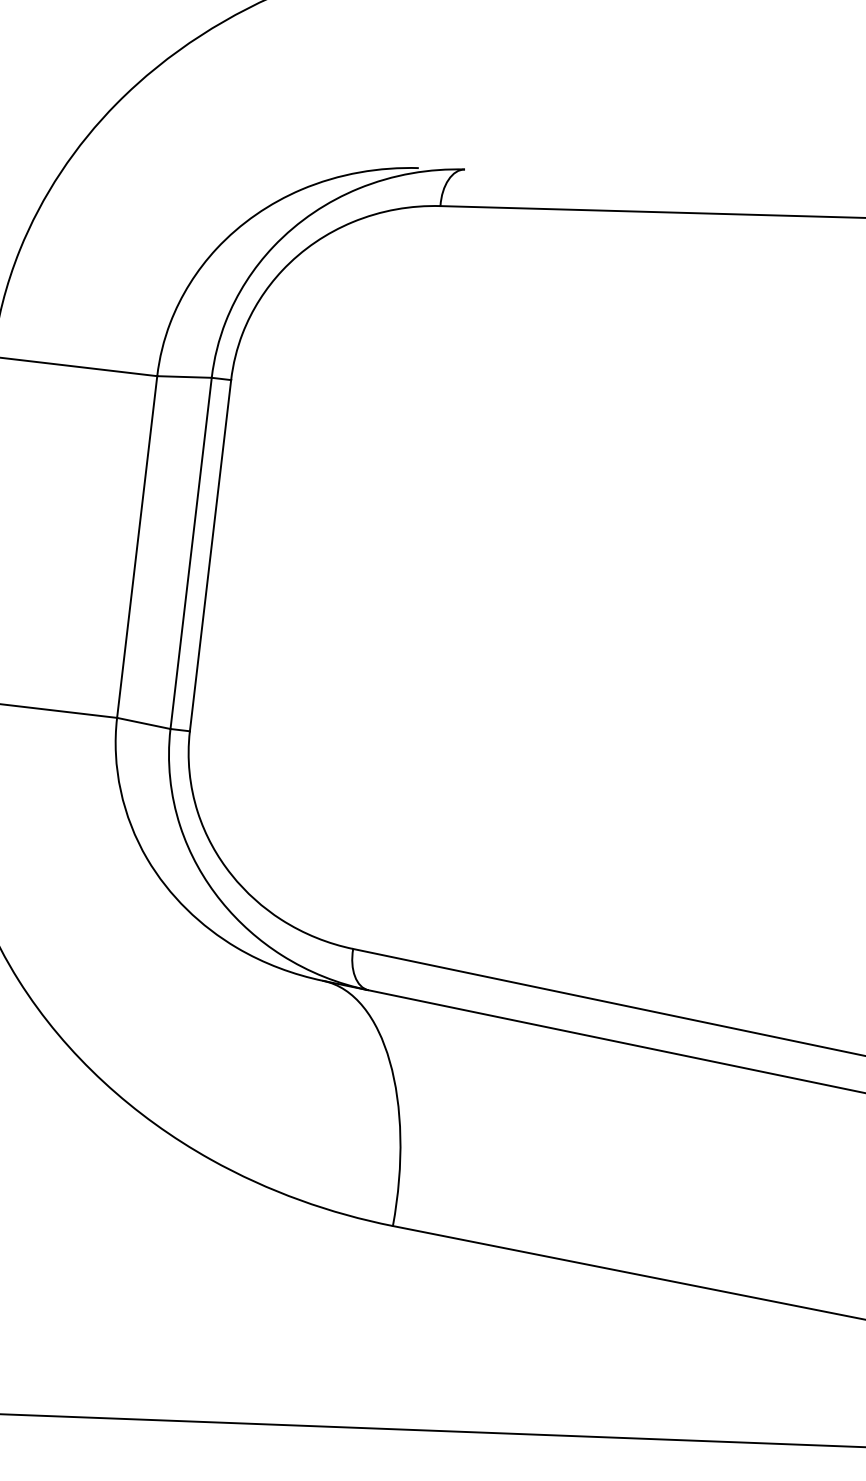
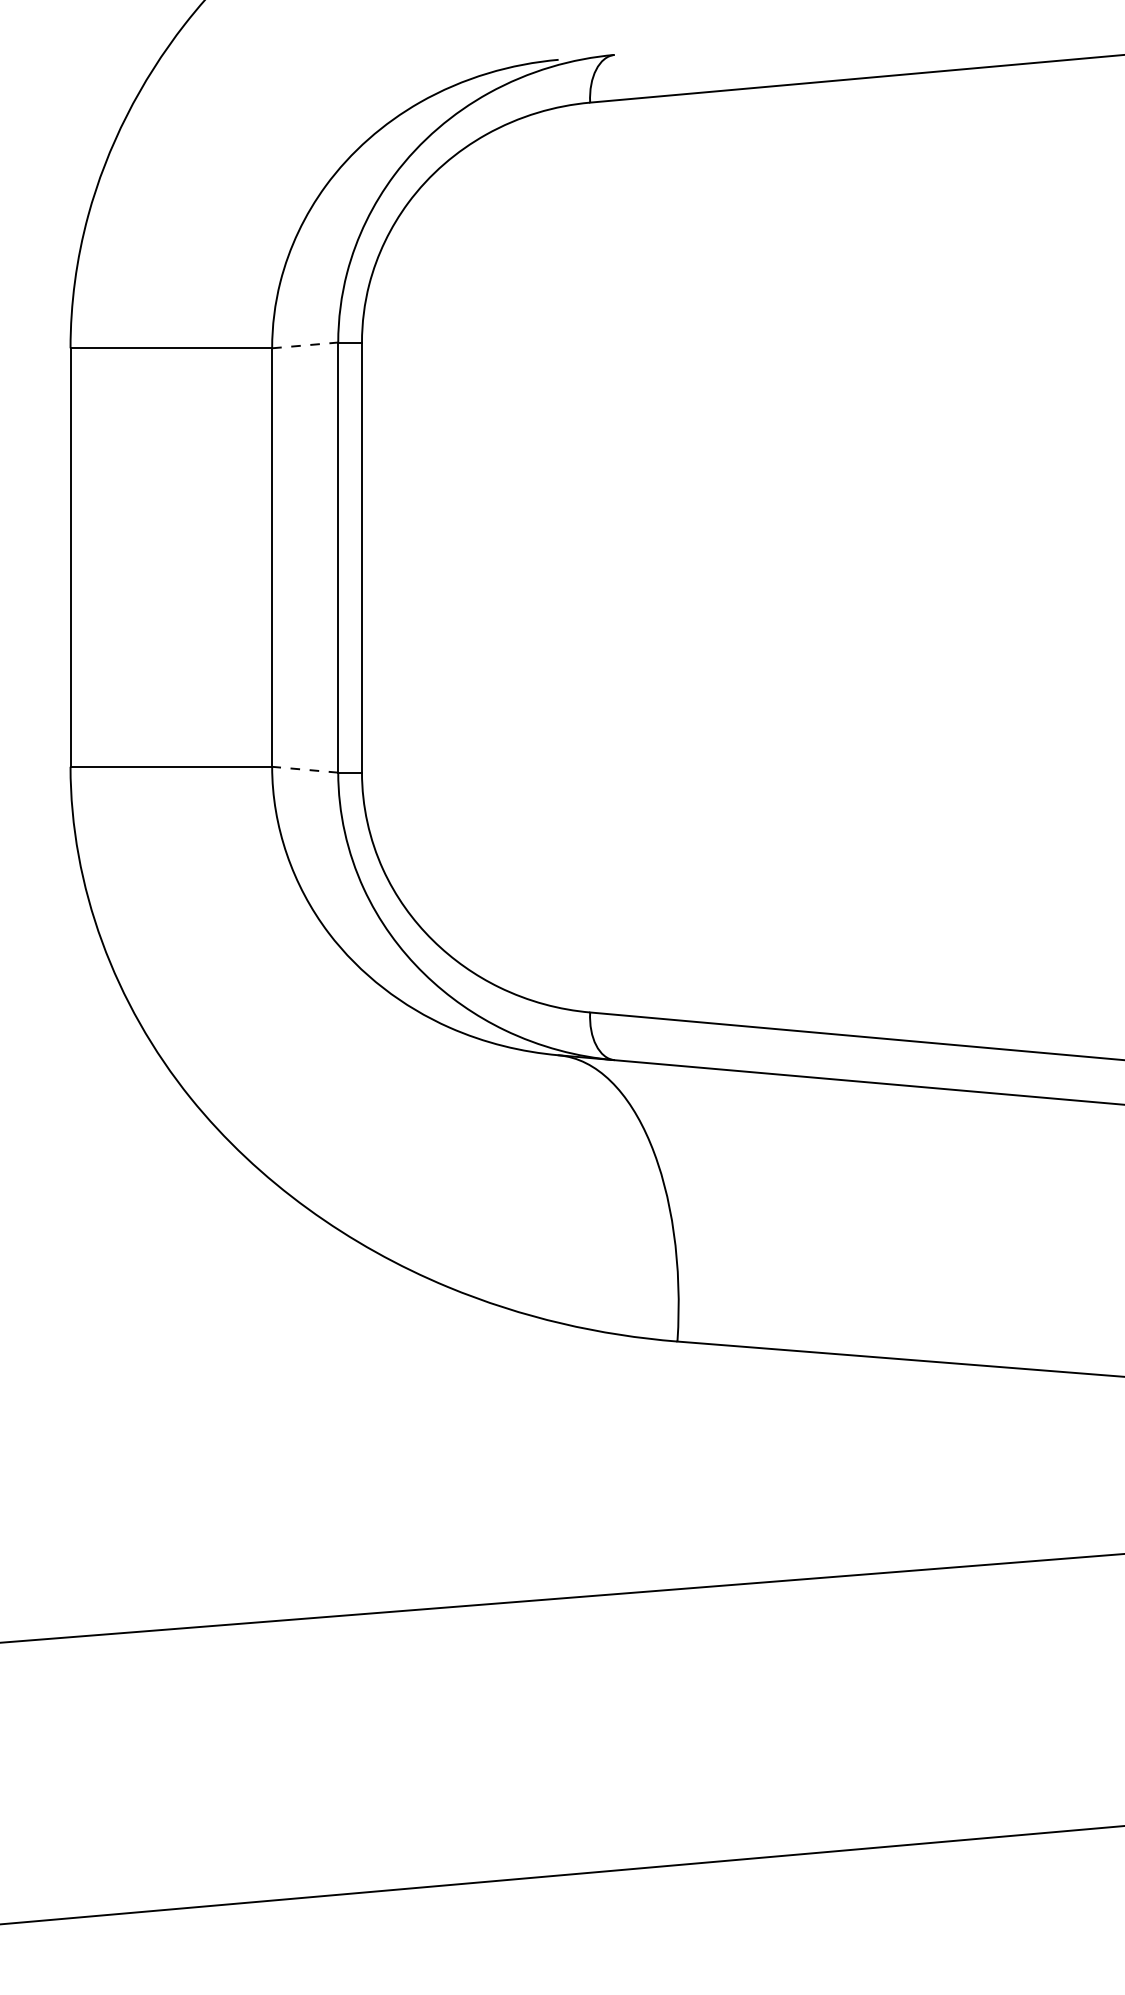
line: (184, 377) -> (305, 345), solid -> dashed
line: (143, 723) -> (304, 769), solid -> dashed

